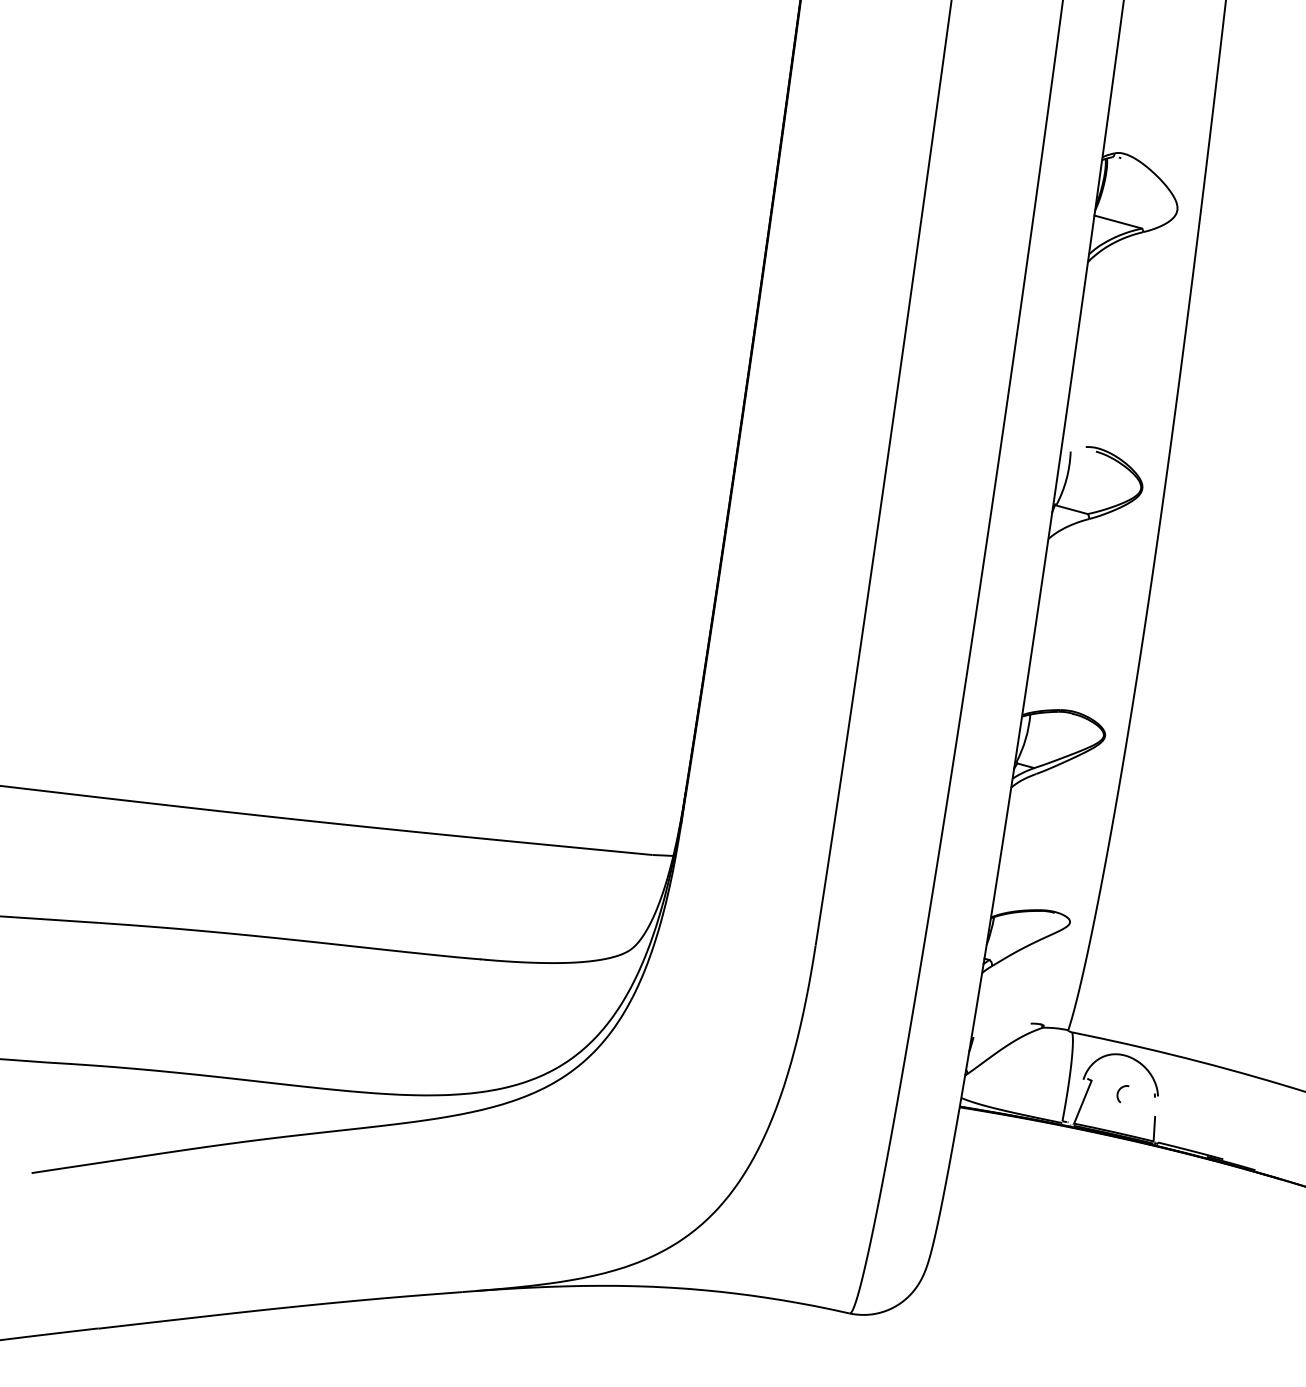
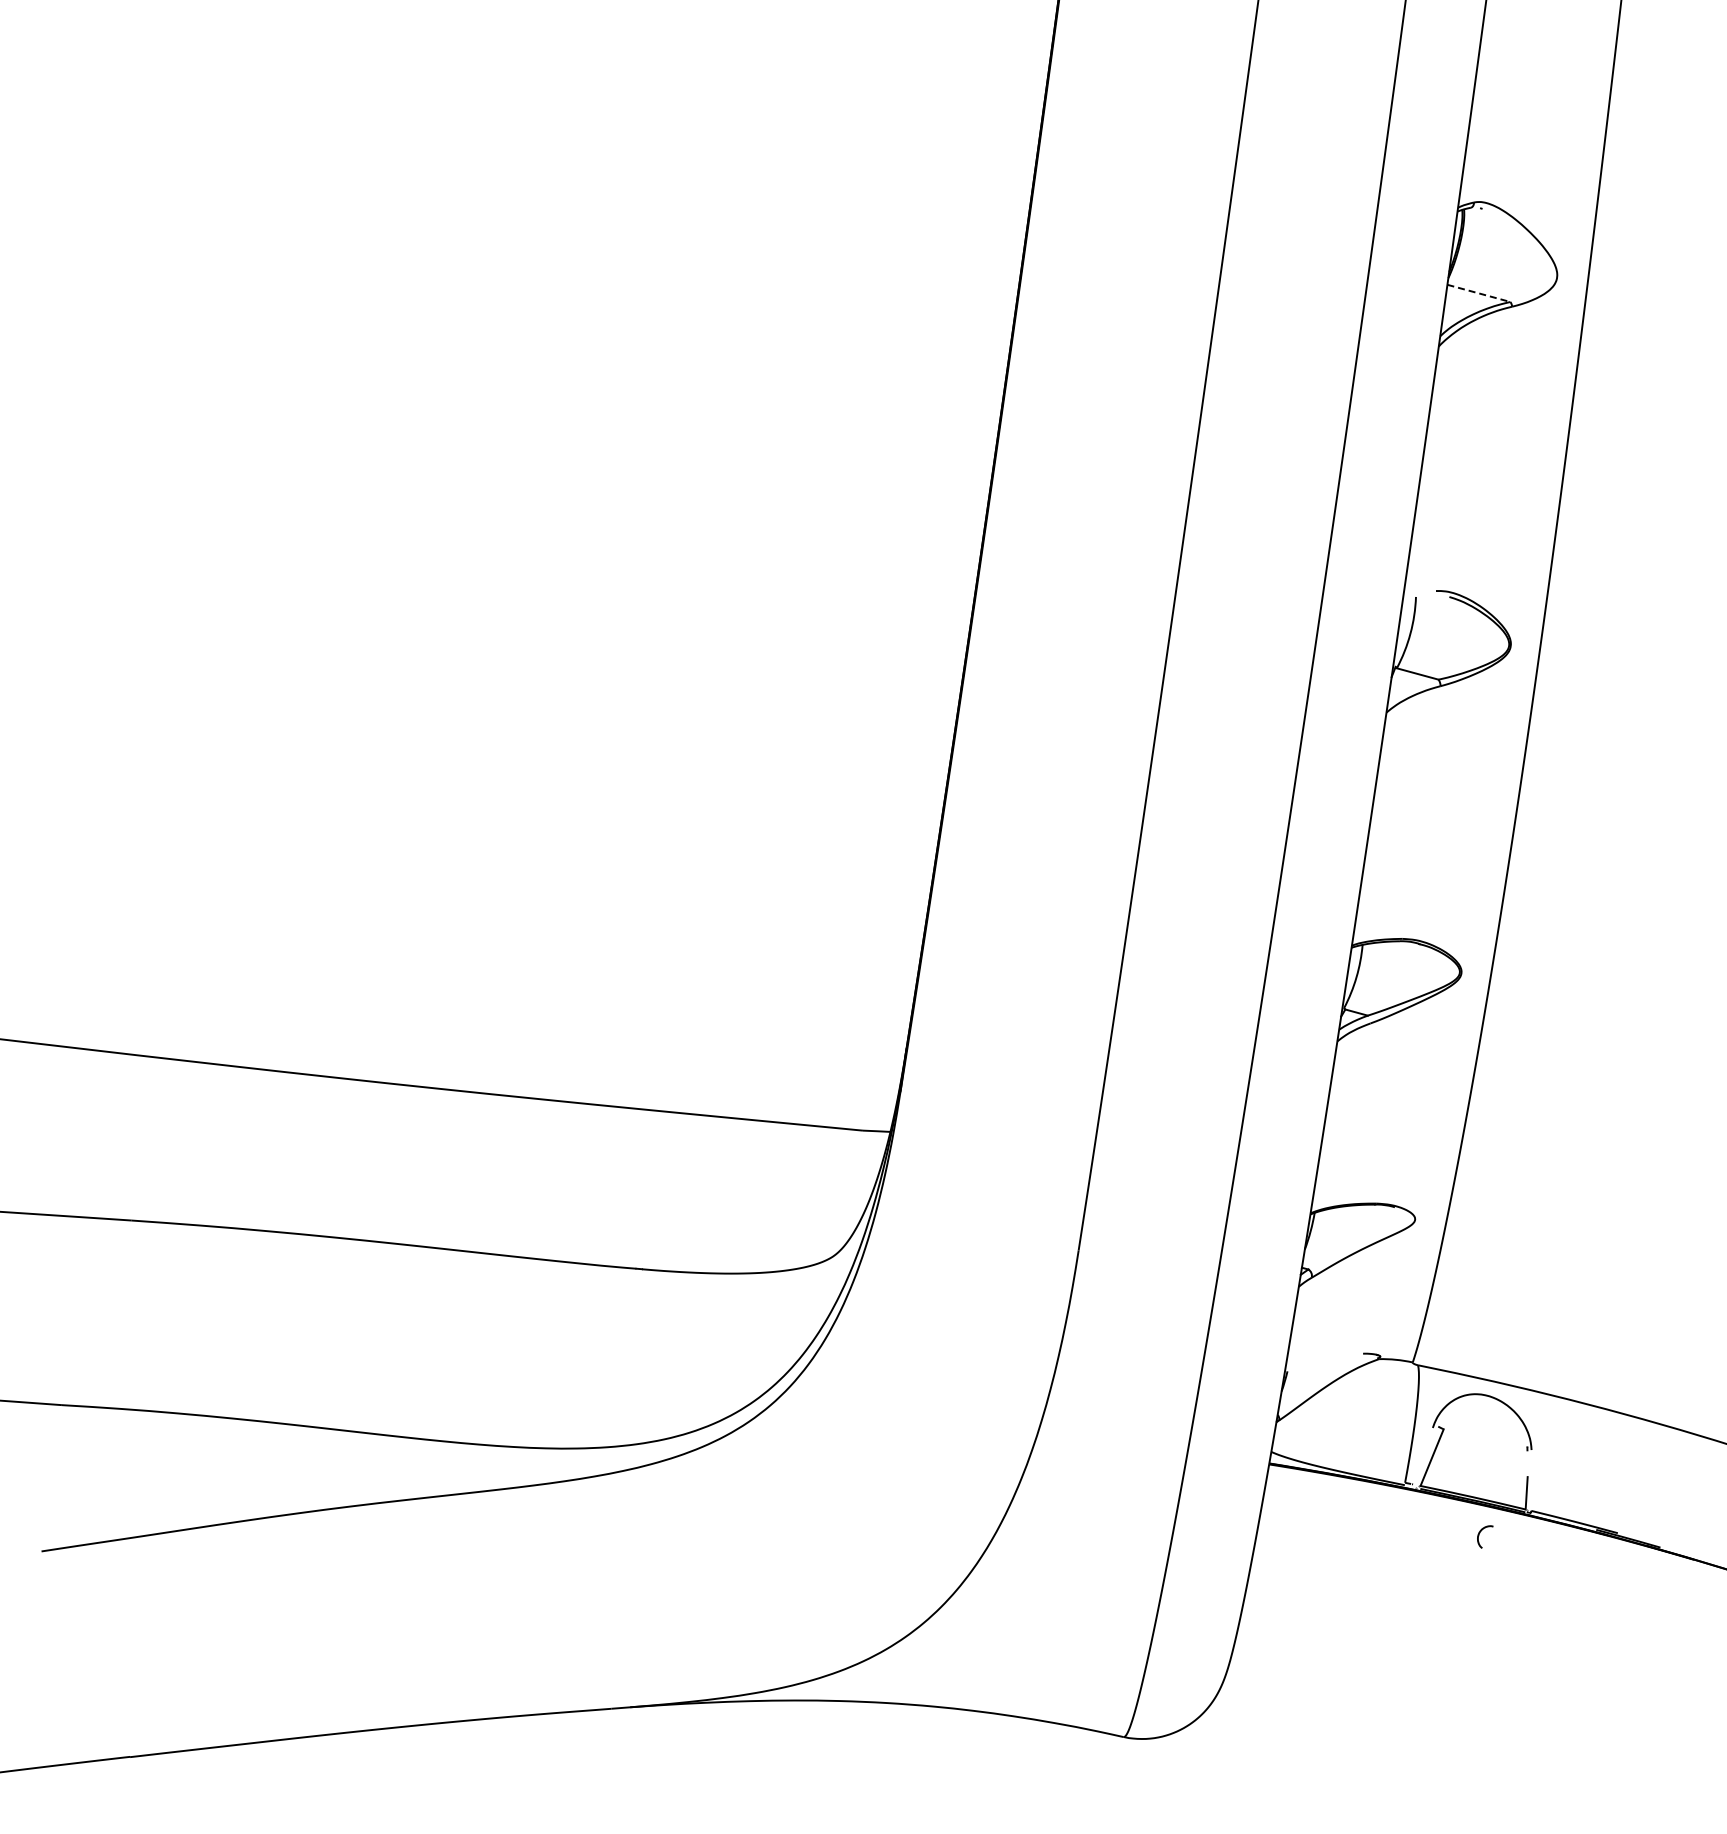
line: (1117, 222) -> (1478, 293), solid -> dashed
curve: (1119, 1091) -> (1480, 1533), moved

